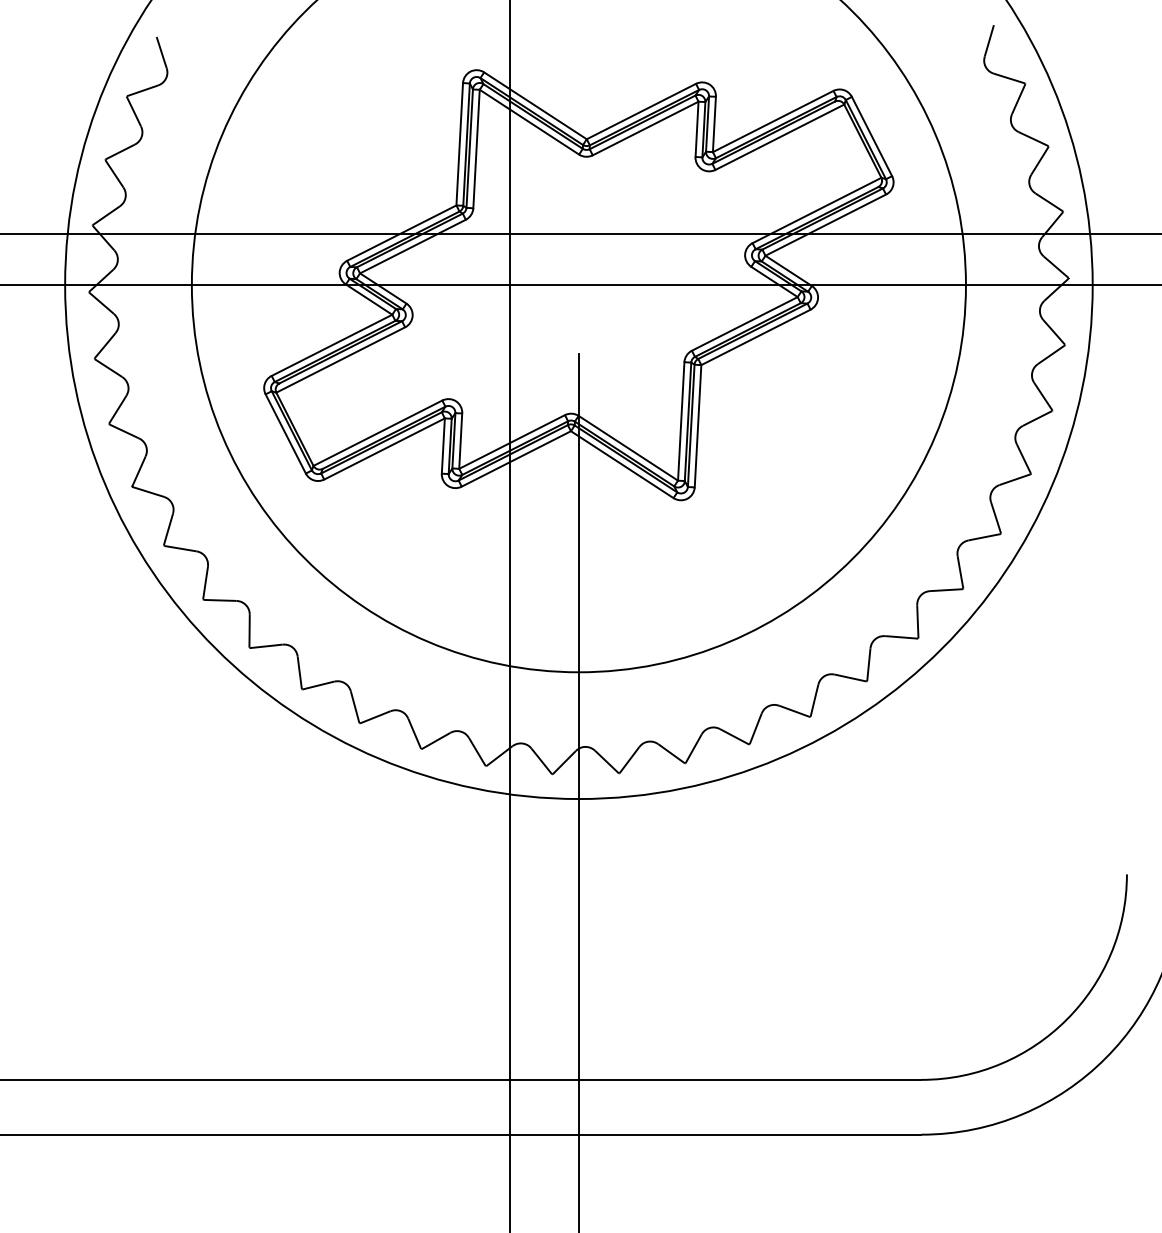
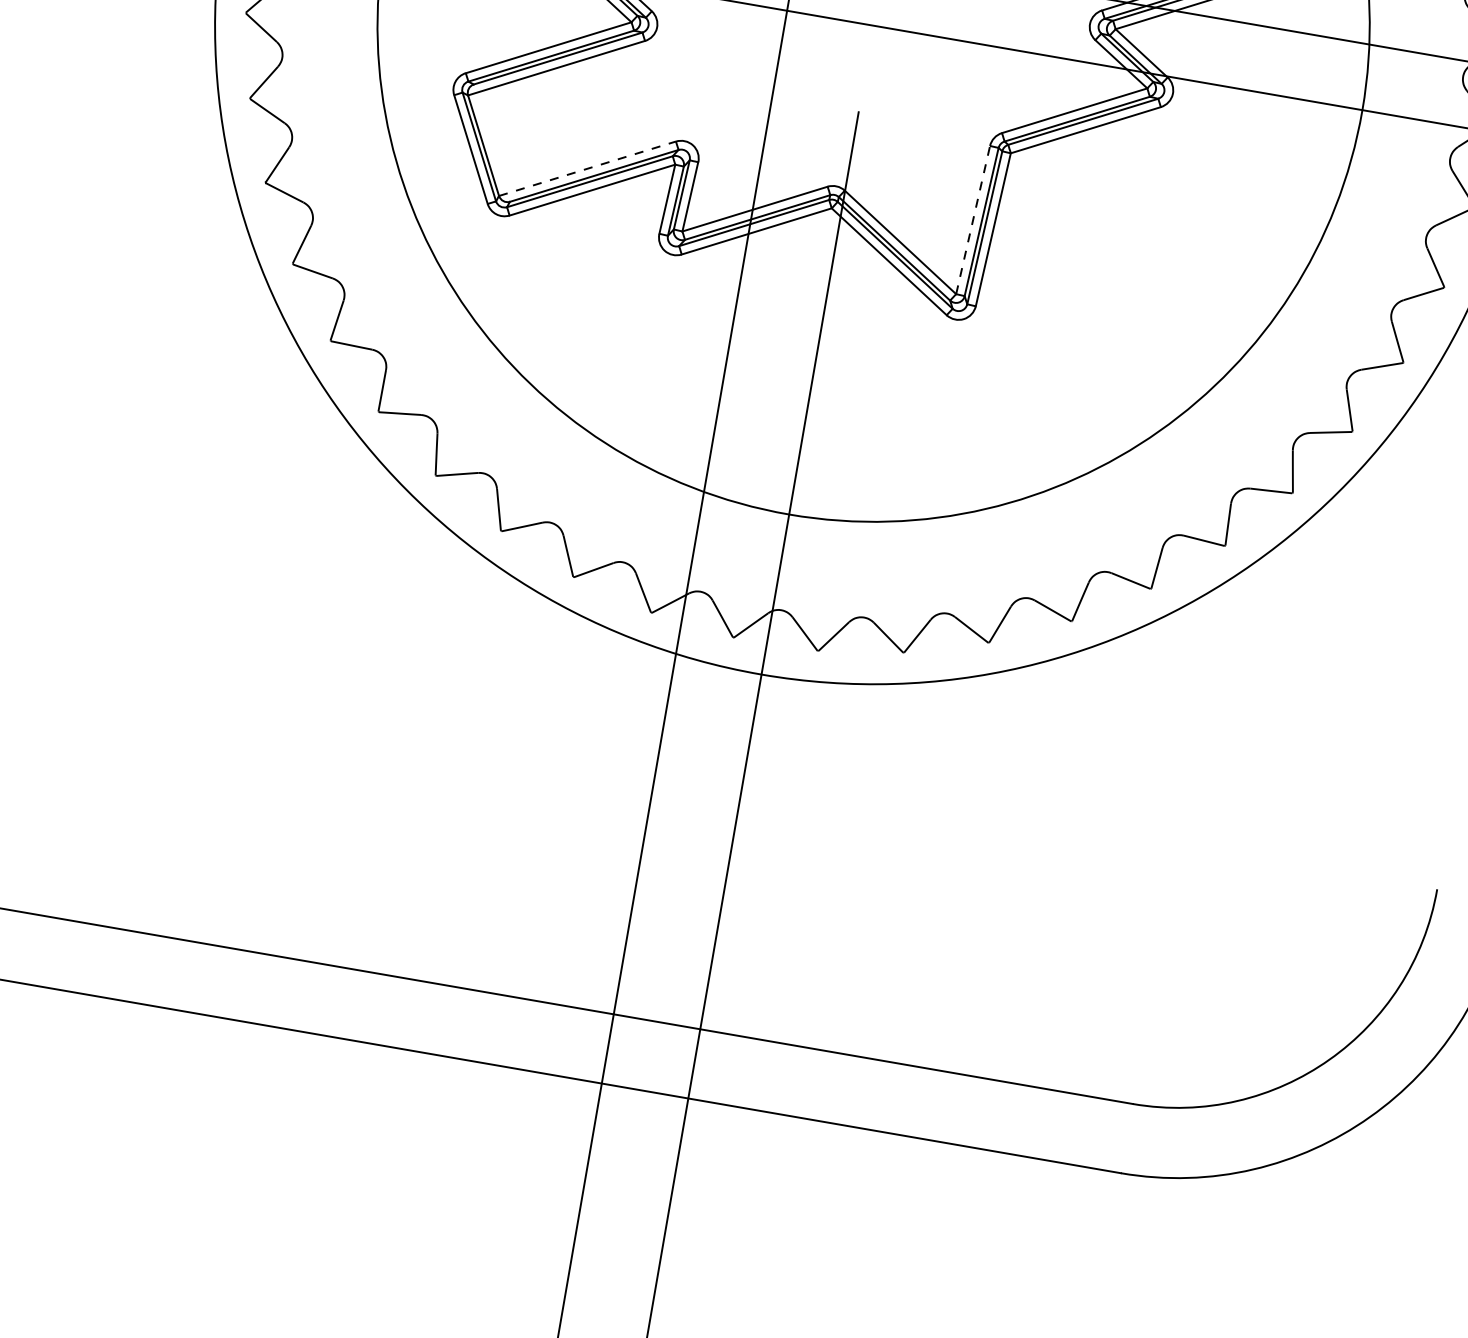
line: (681, 420) -> (973, 218), solid -> dashed
line: (378, 432) -> (588, 167), solid -> dashed

